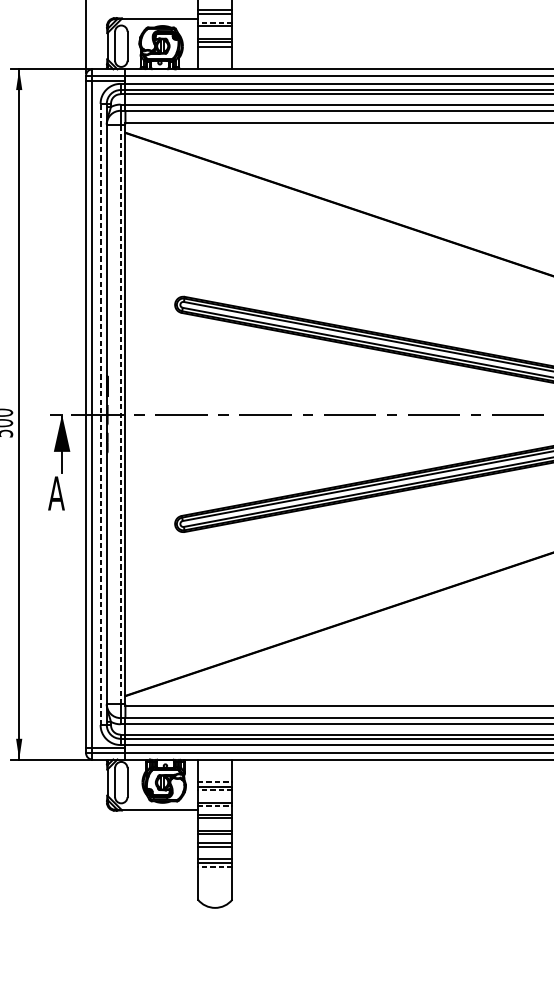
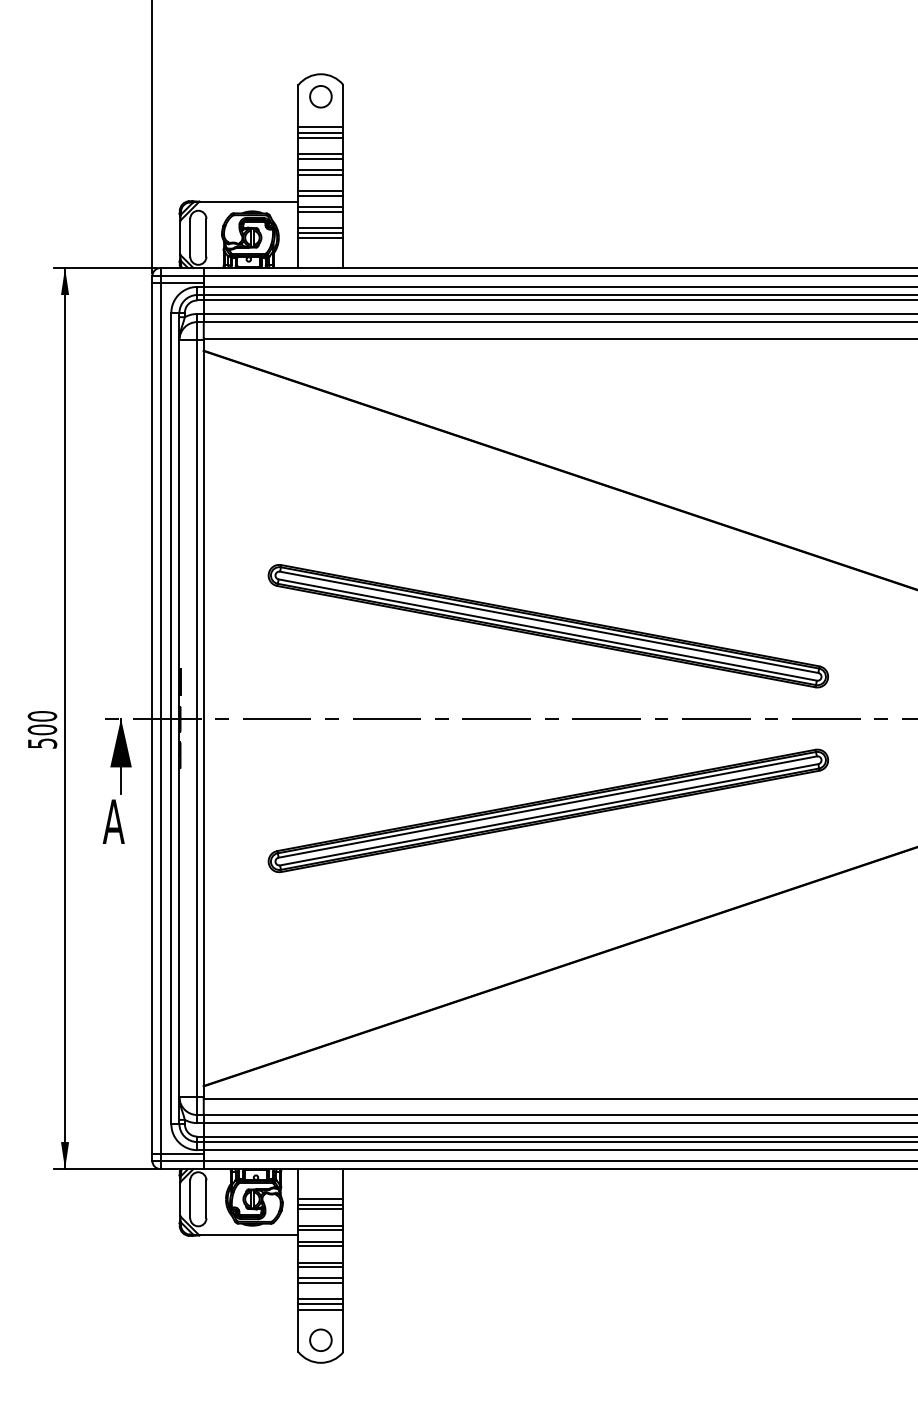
line: (214, 23) -> (320, 207), dashed -> solid
line: (100, 414) -> (171, 718), dashed -> solid
line: (120, 414) -> (197, 718), dashed -> solid
line: (214, 782) -> (320, 1198), dashed -> solid
line: (214, 790) -> (320, 1209), dashed -> solid
line: (214, 806) -> (320, 1230), dashed -> solid
line: (214, 867) -> (320, 1309), dashed -> solid
circle: (214, 890) -> (320, 1339), added

